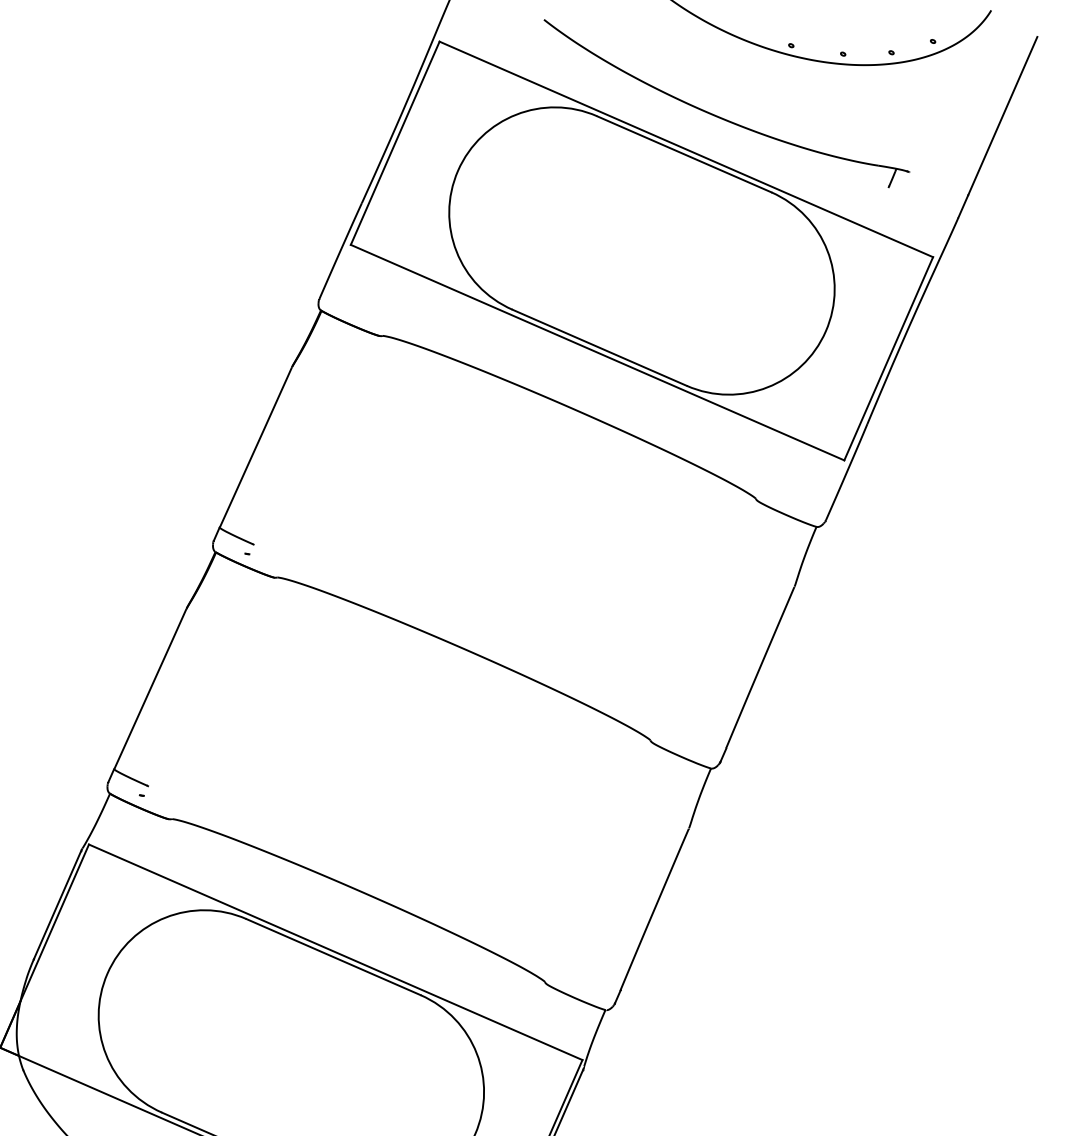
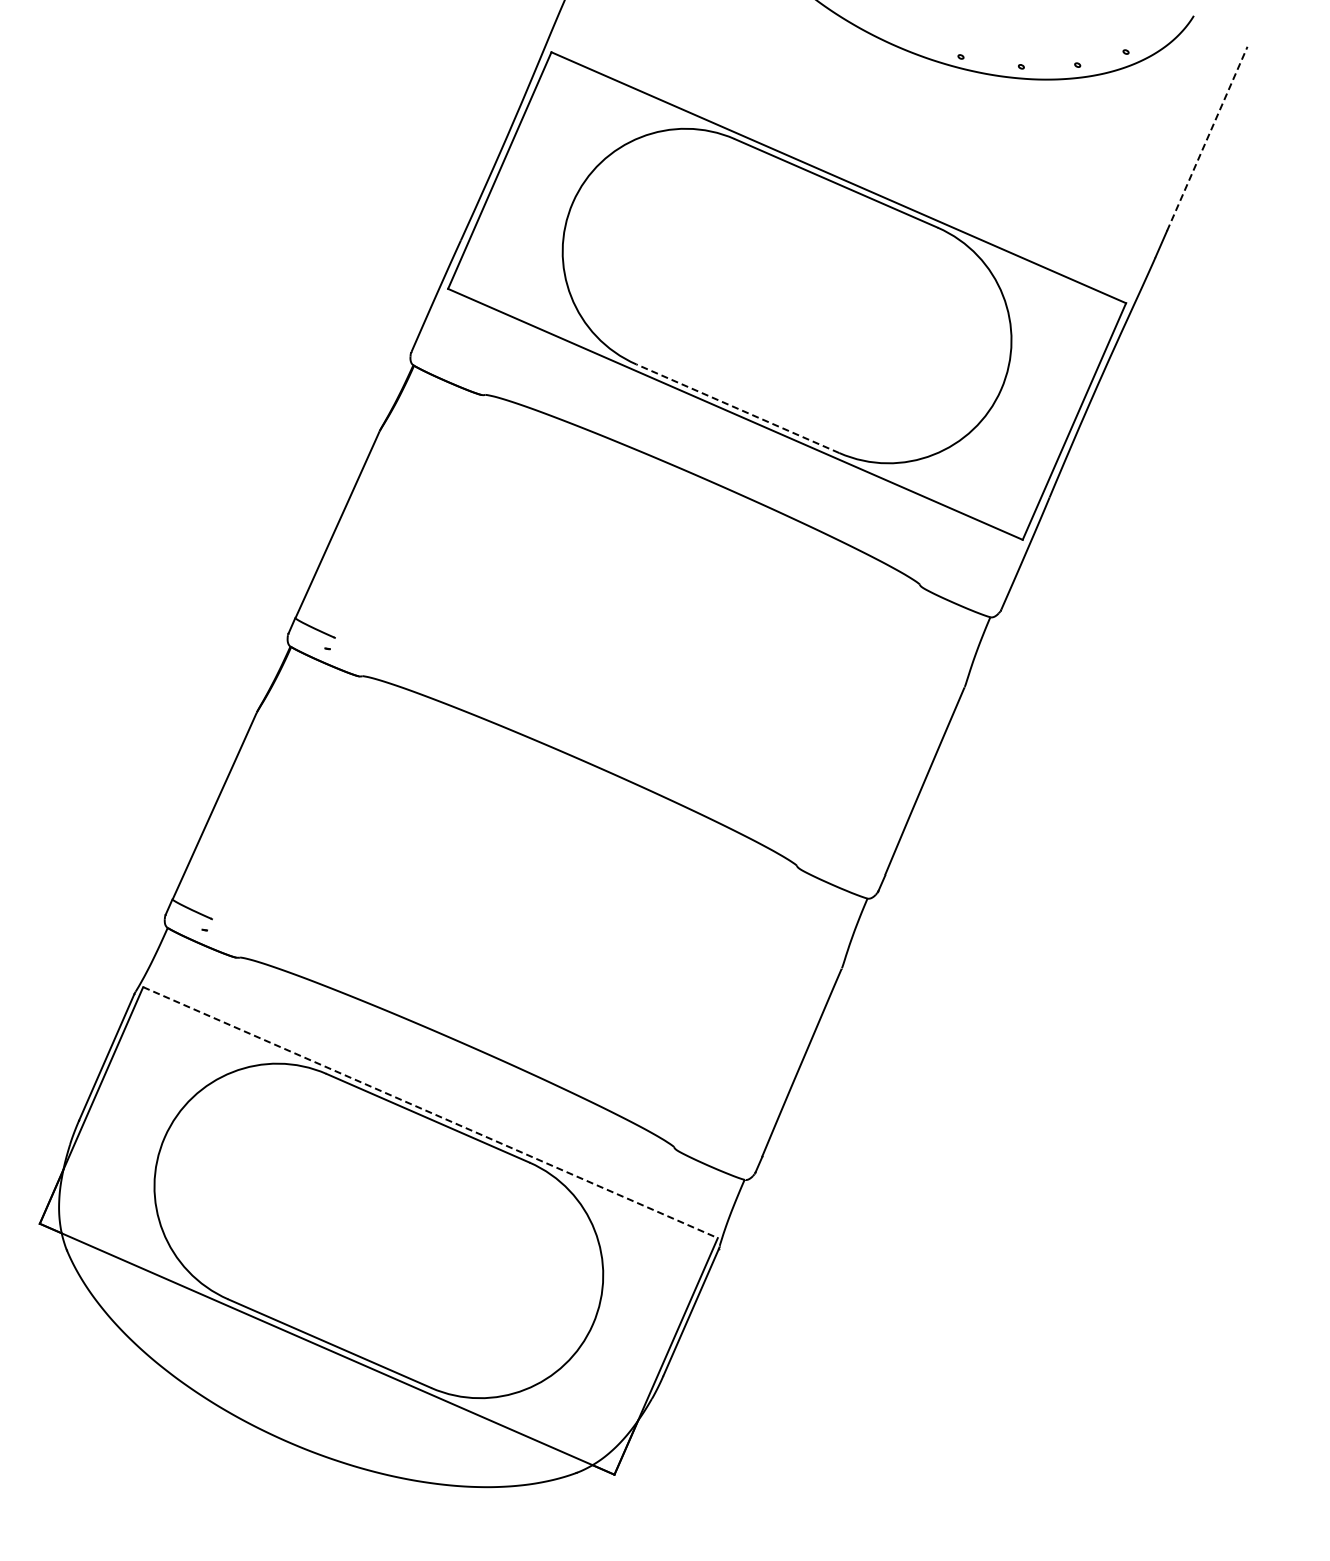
line: (1003, 115) -> (1207, 138), solid -> dashed
part: (722, 117) -> (880, 140), removed
line: (599, 347) -> (737, 408), solid -> dashed
line: (335, 952) -> (430, 1112), solid -> dashed

